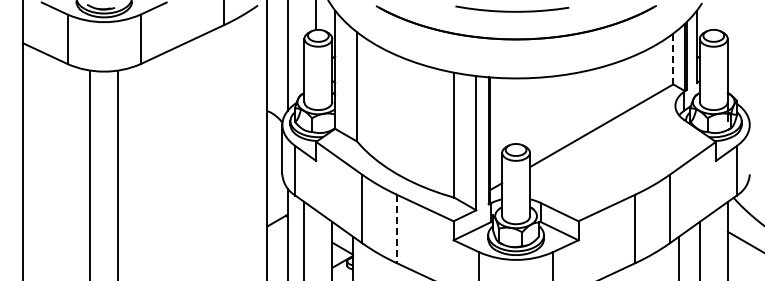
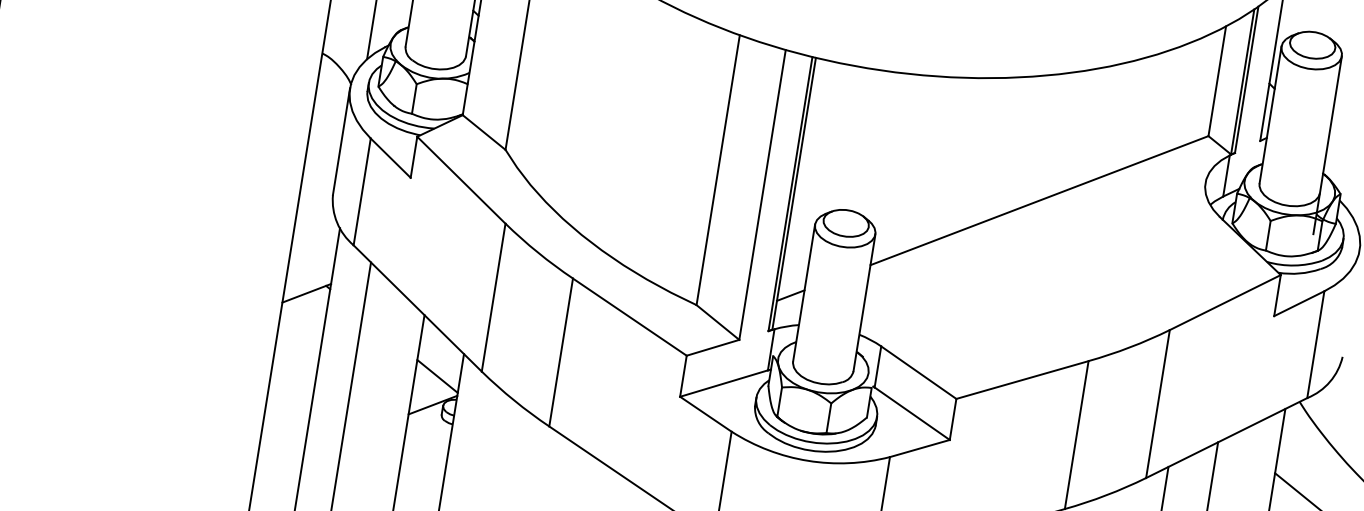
line: (673, 59) -> (1217, 82), dashed -> solid
line: (396, 229) -> (560, 353), dashed -> solid

